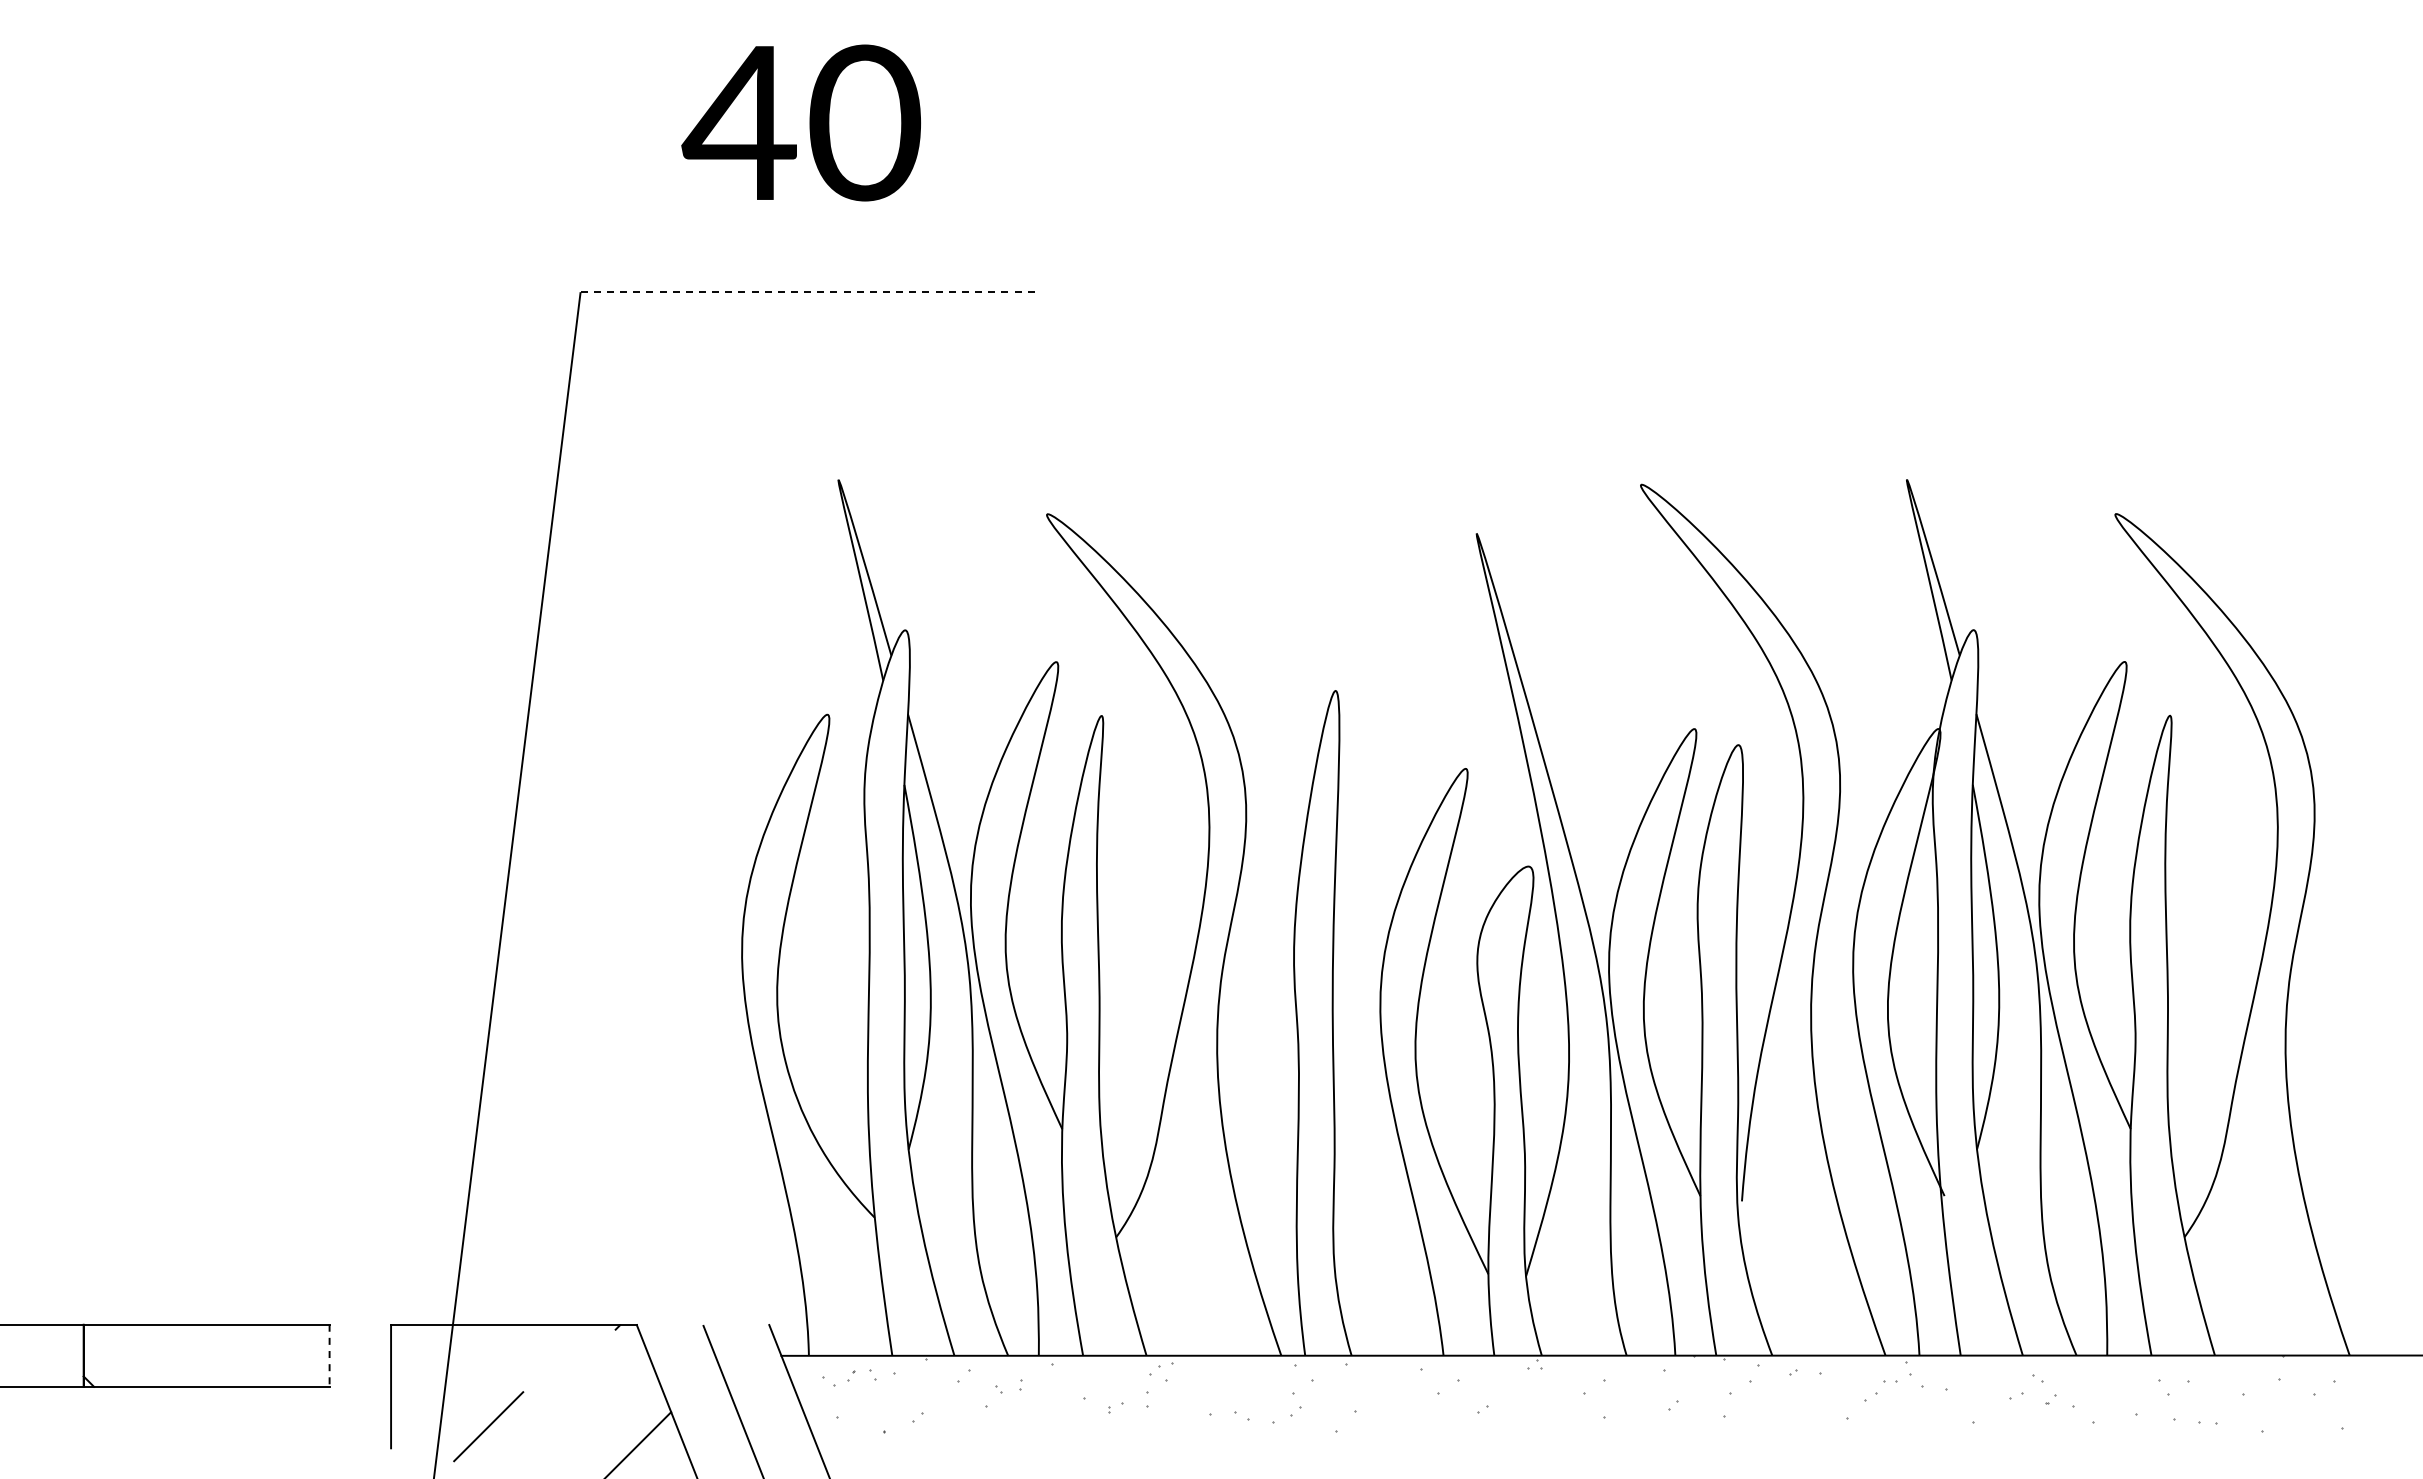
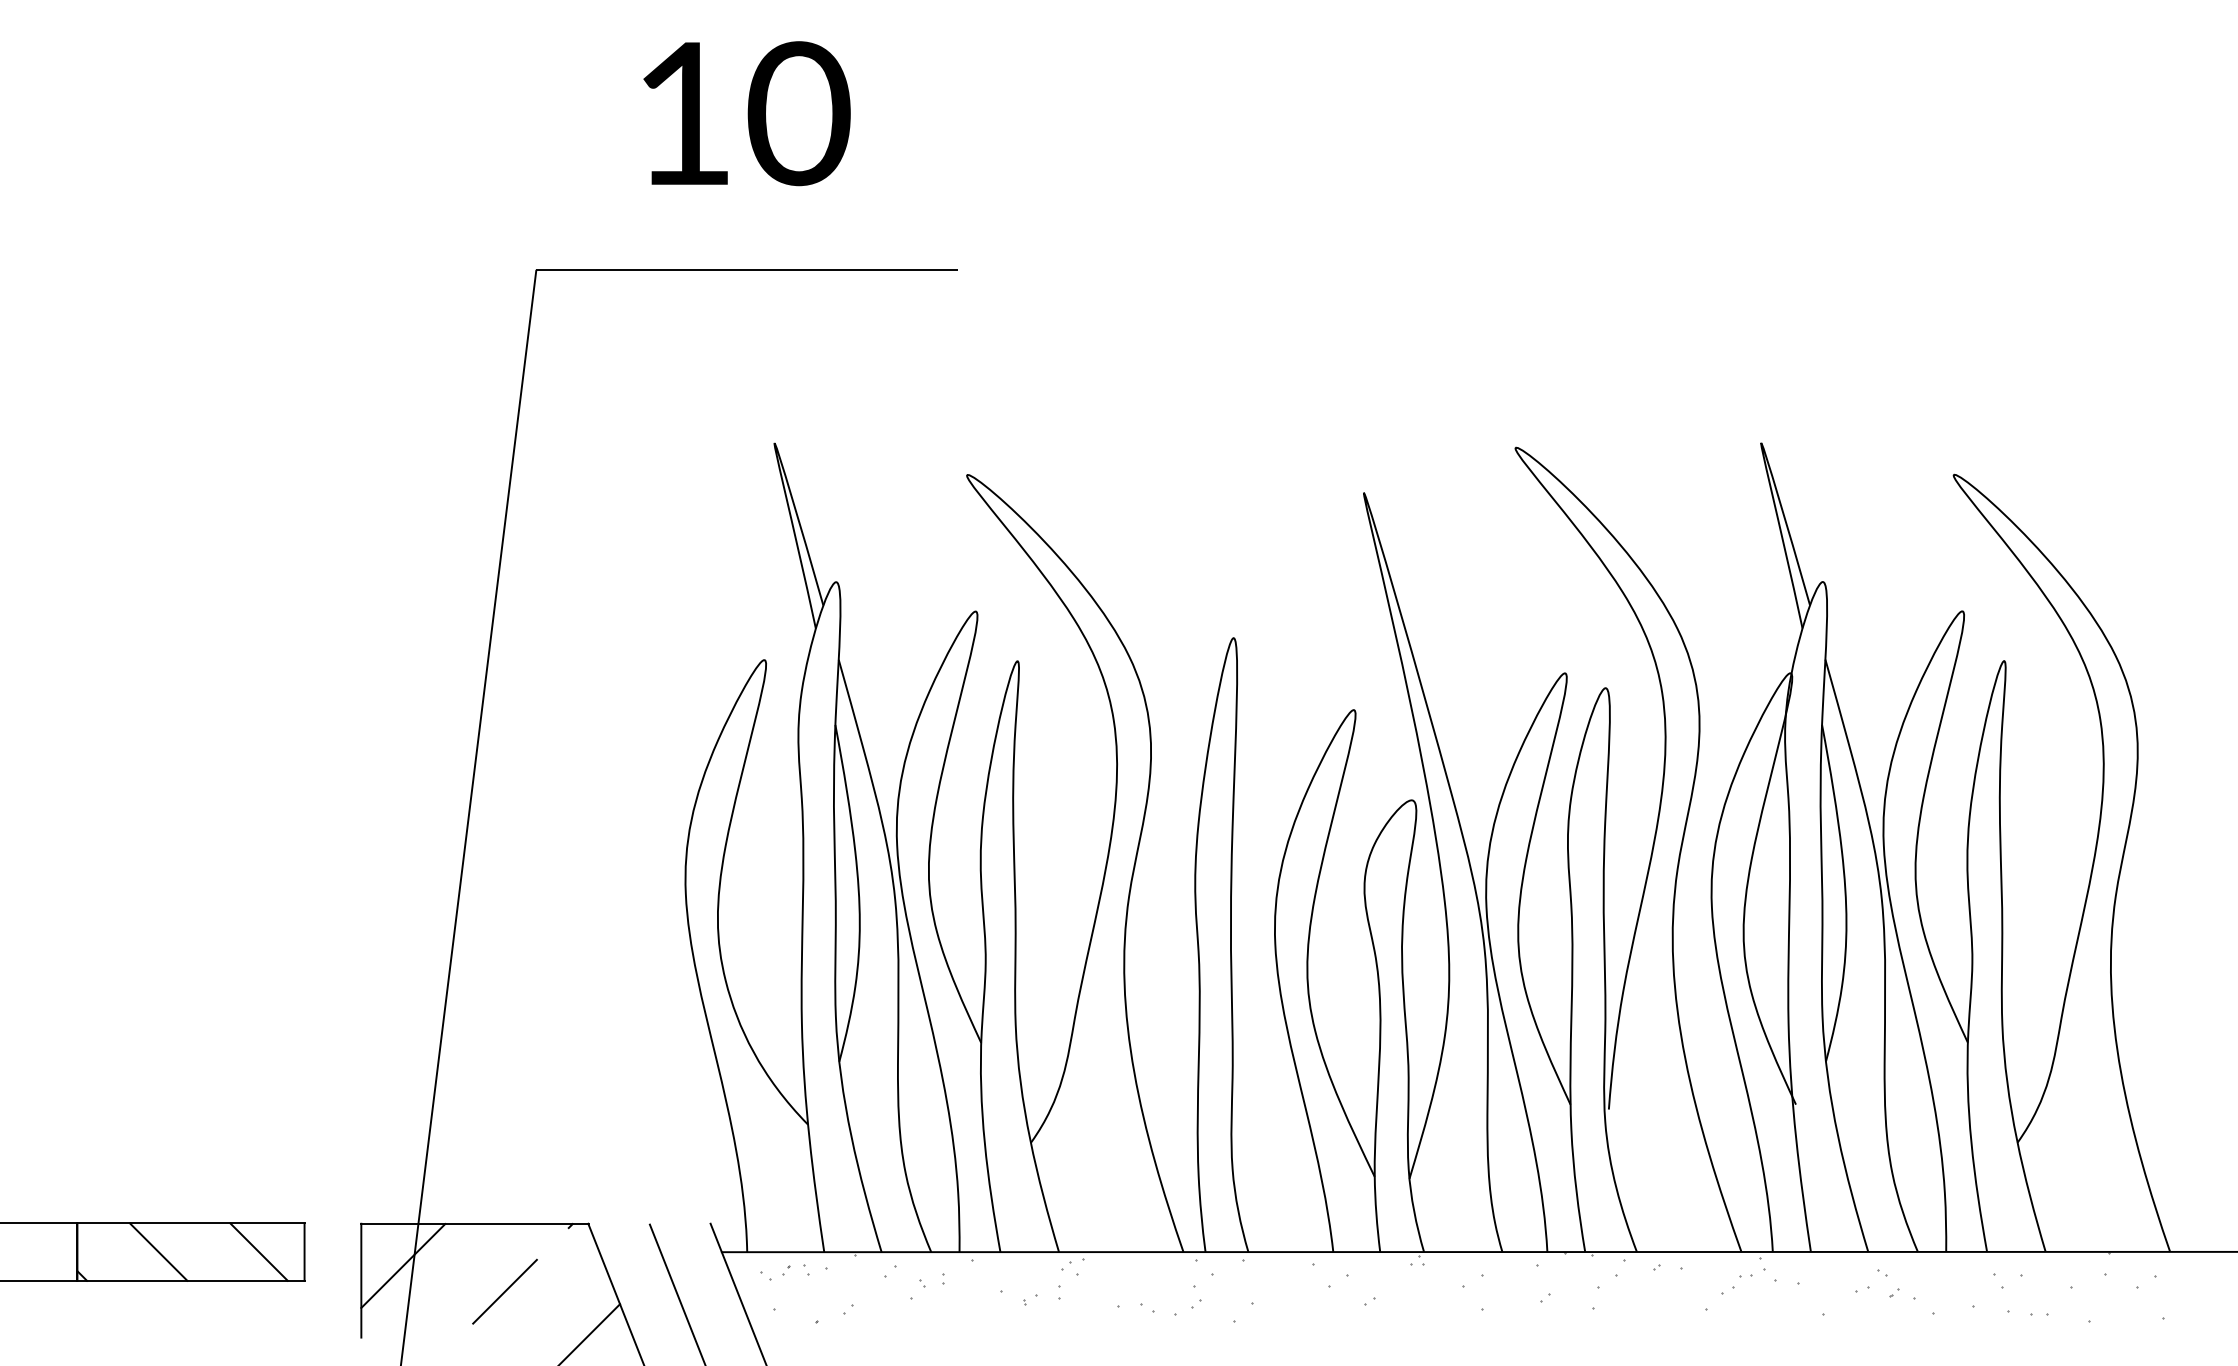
text: (738, 122) -> (682, 113), 40 -> 10
line: (809, 292) -> (747, 270), dashed -> solid
line: (171, 1355) -> (158, 1251), added
line: (280, 1355) -> (259, 1251), added
line: (329, 1356) -> (304, 1252), dashed -> solid
line: (436, 1370) -> (403, 1265), added
line: (488, 1426) -> (504, 1291), moved

